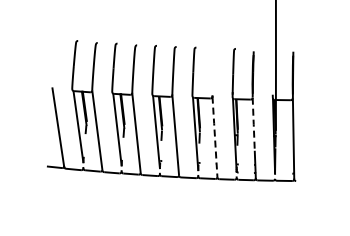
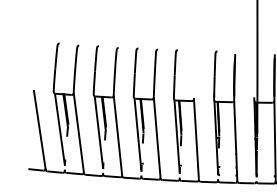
line: (253, 124) -> (234, 127), dashed -> solid
line: (214, 137) -> (195, 140), dashed -> solid

